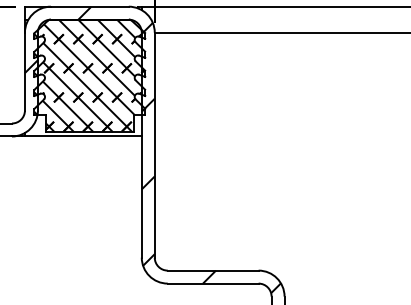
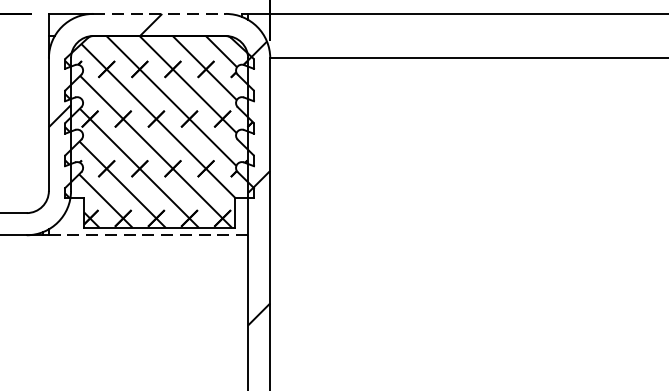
line: (89, 6) -> (158, 13), solid -> dashed
line: (82, 136) -> (147, 235), solid -> dashed

